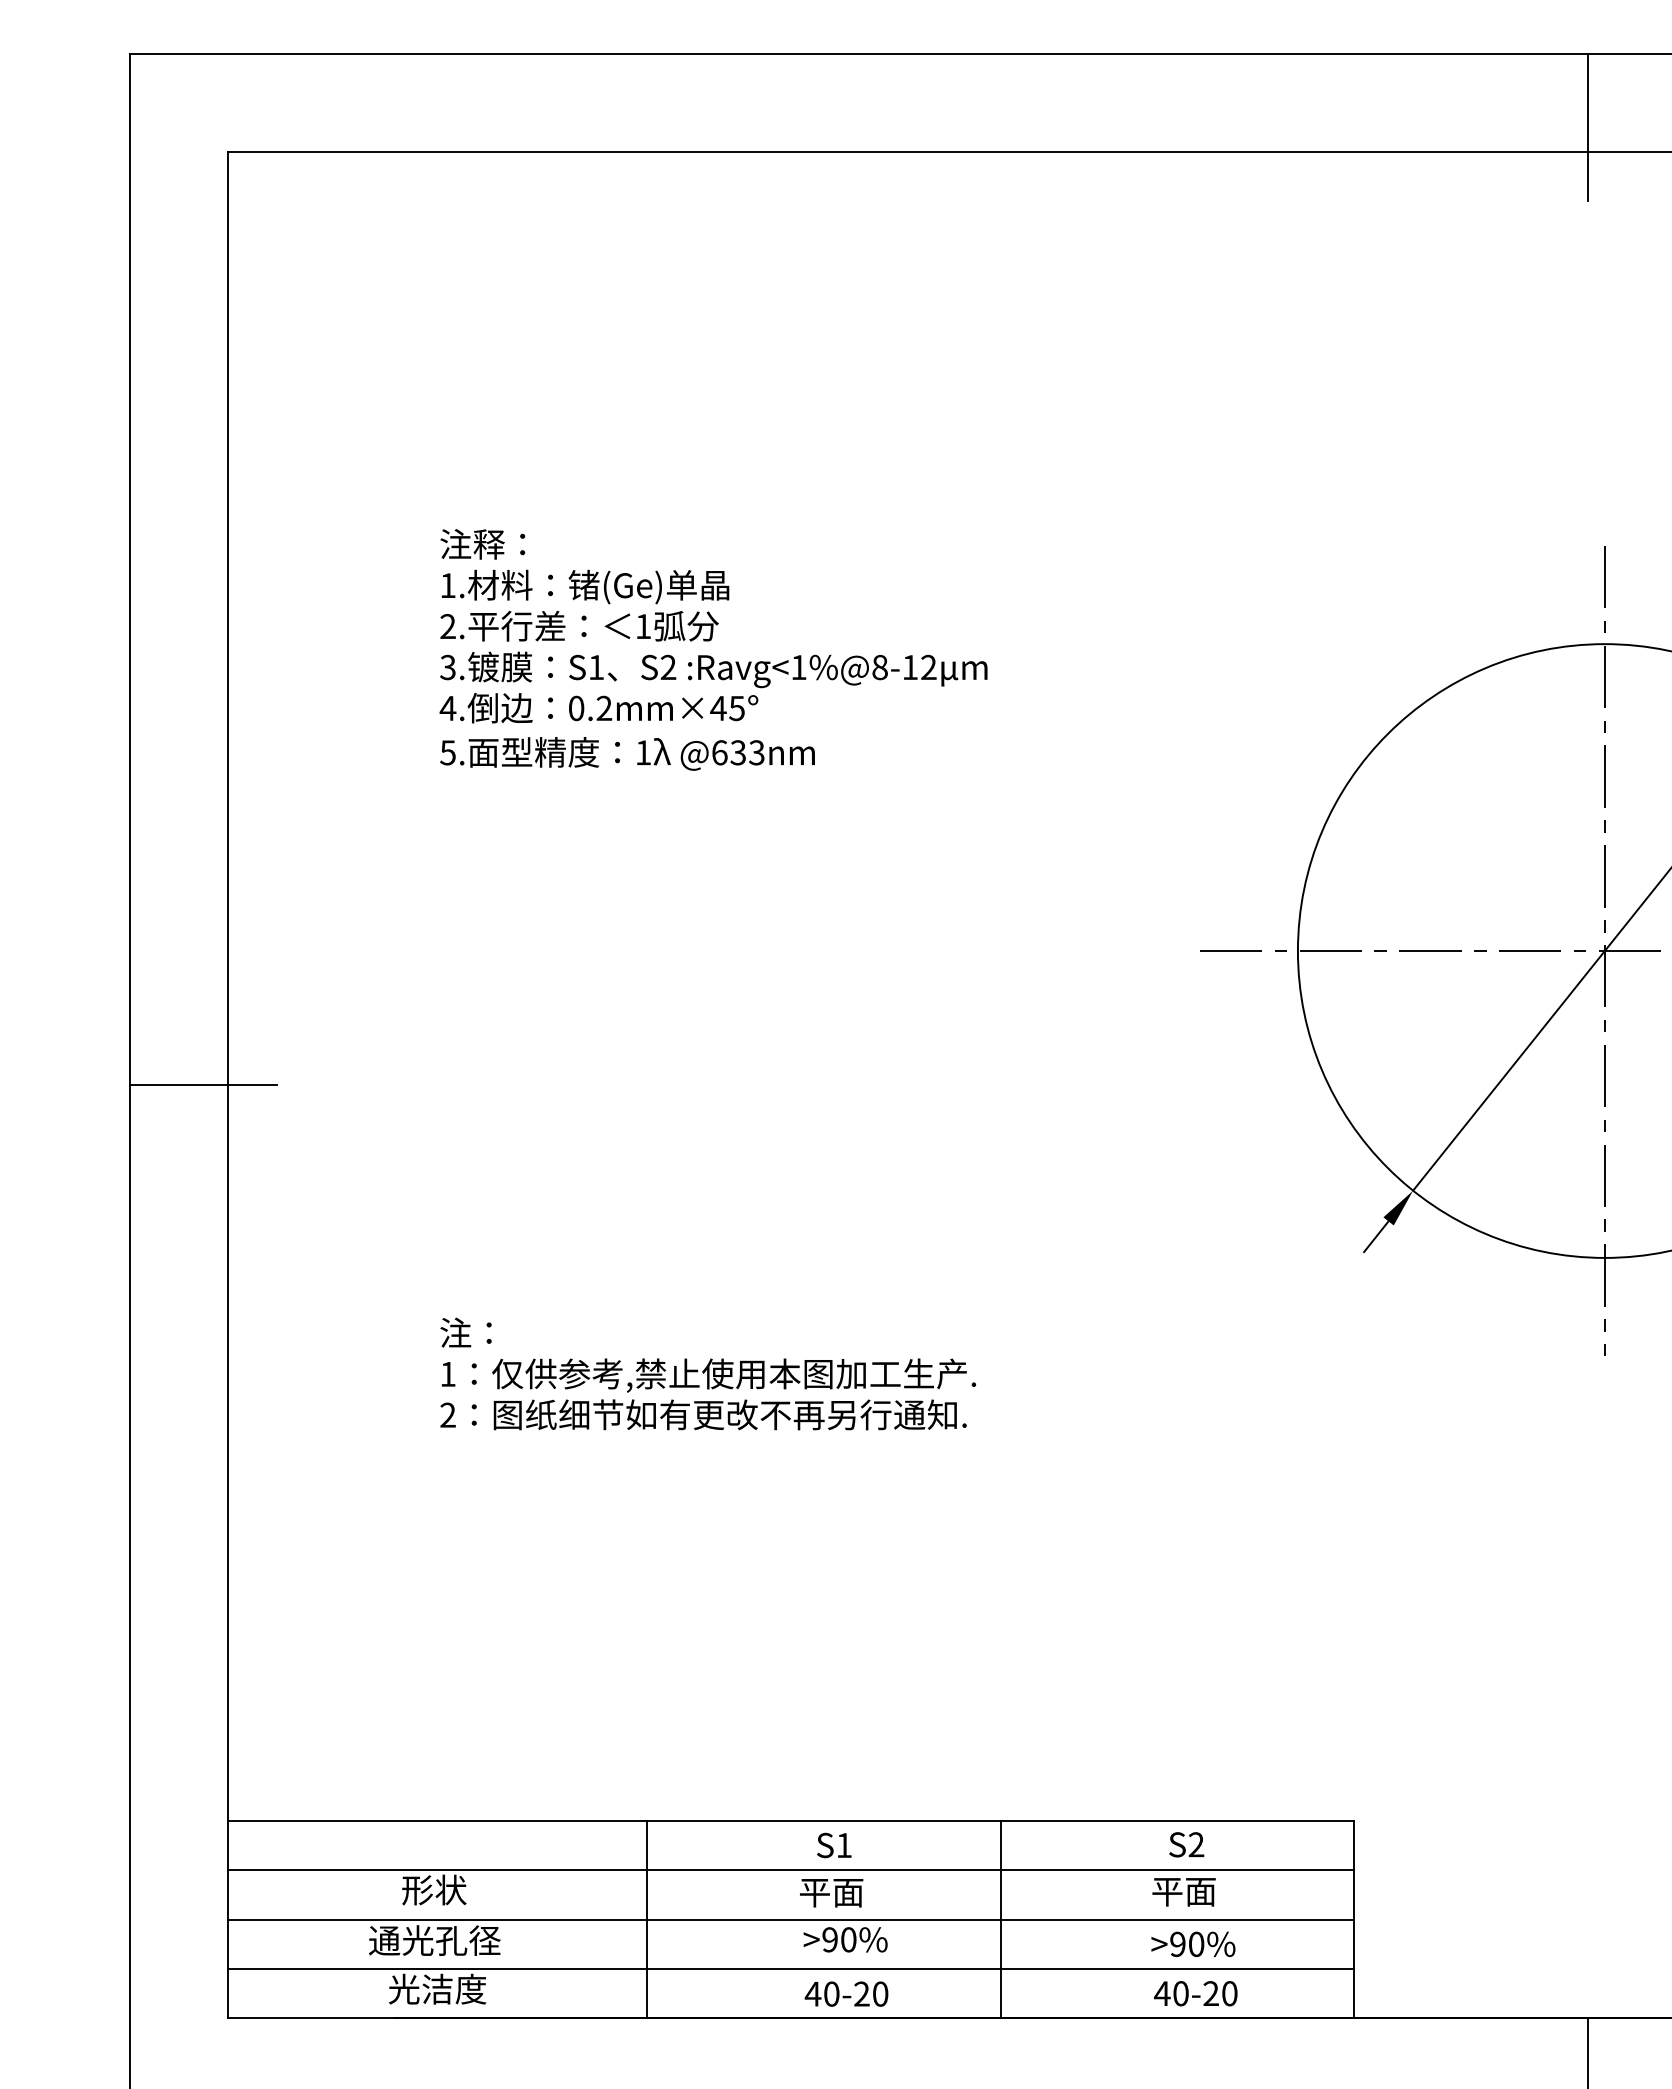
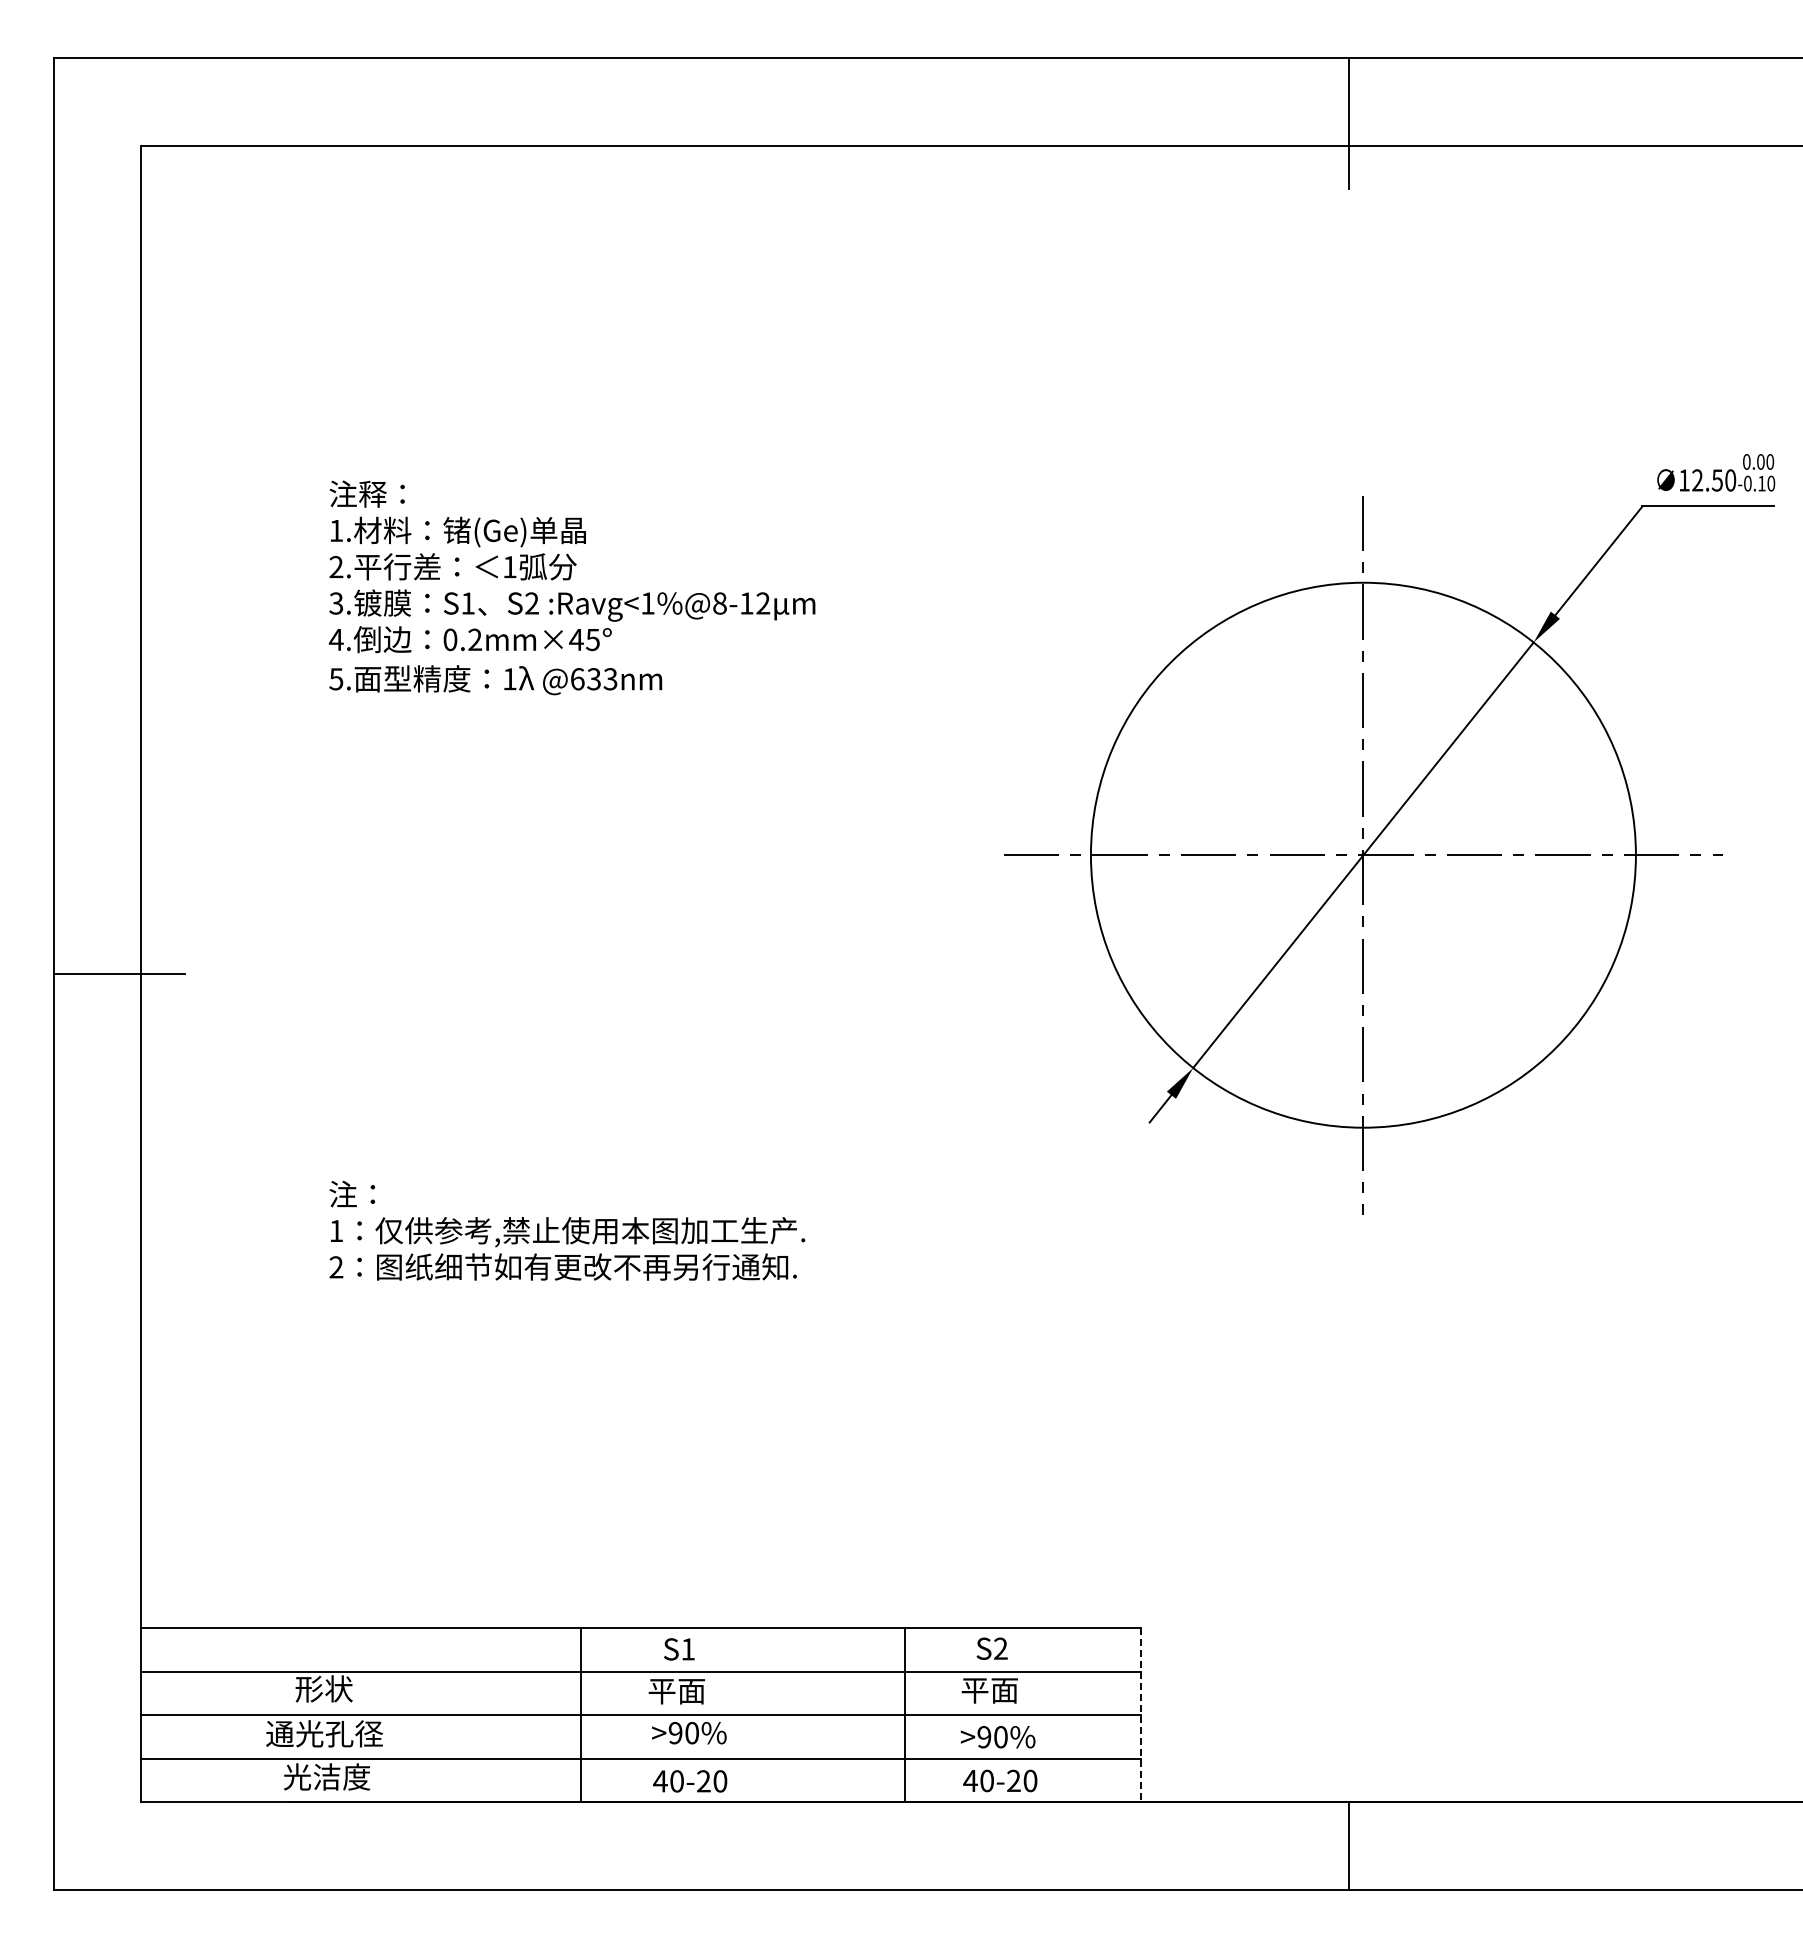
line: (647, 1918) -> (581, 1714), moved
line: (1000, 1918) -> (904, 1714), moved
line: (1353, 1919) -> (1140, 1715), solid -> dashed

